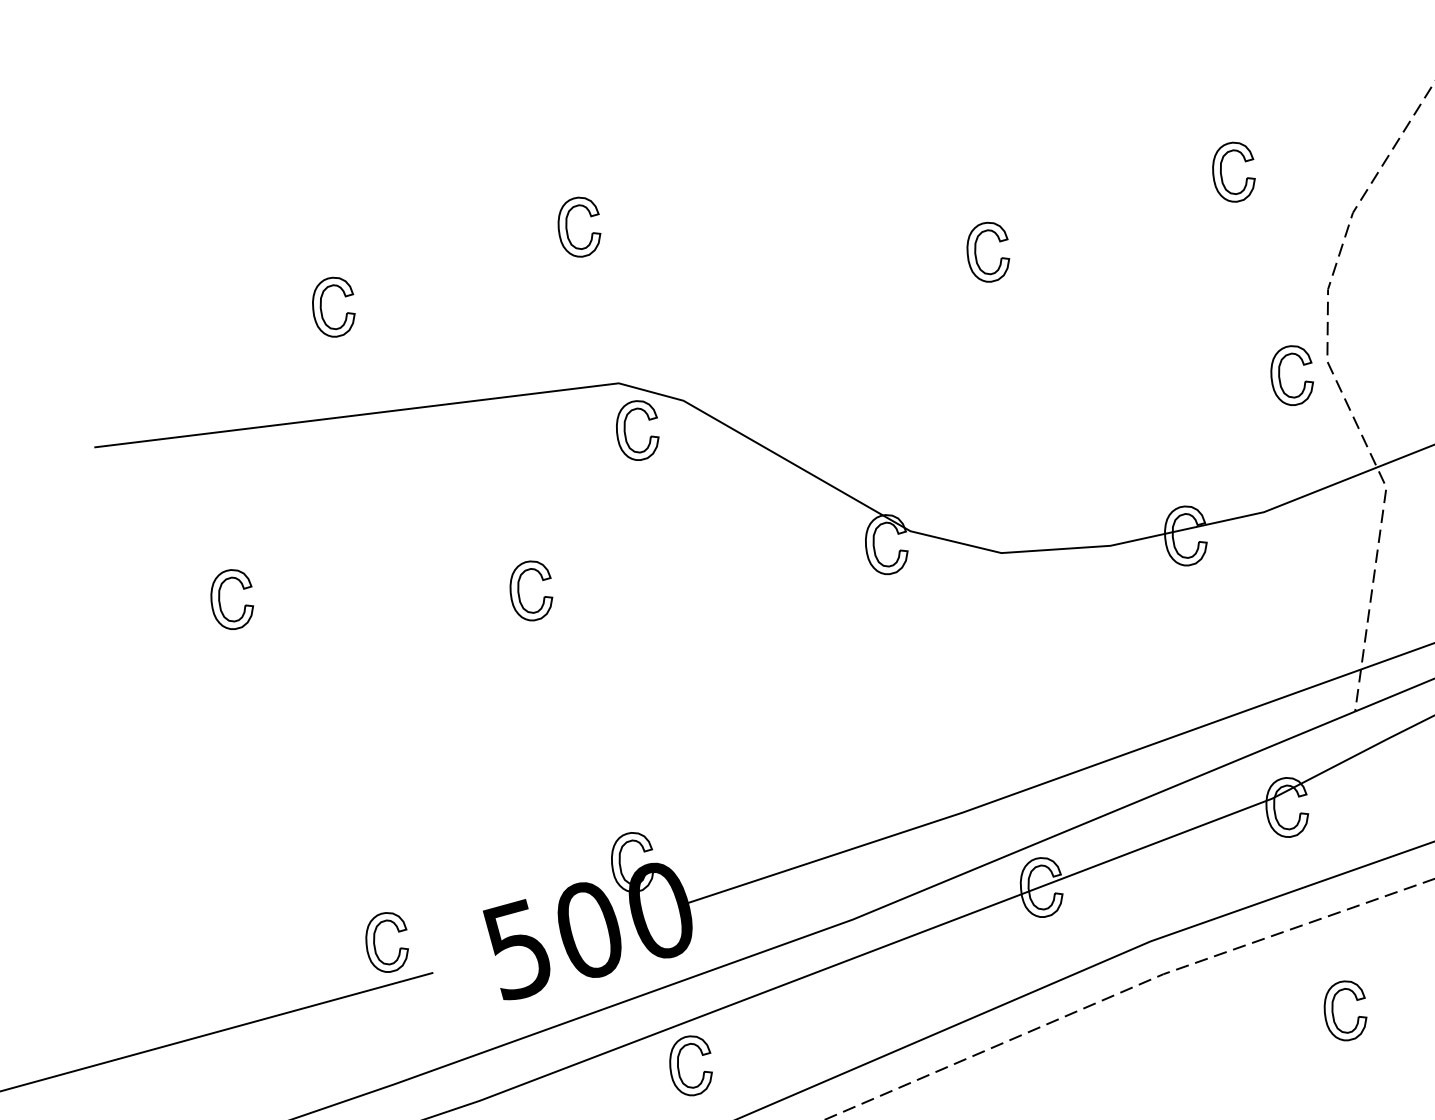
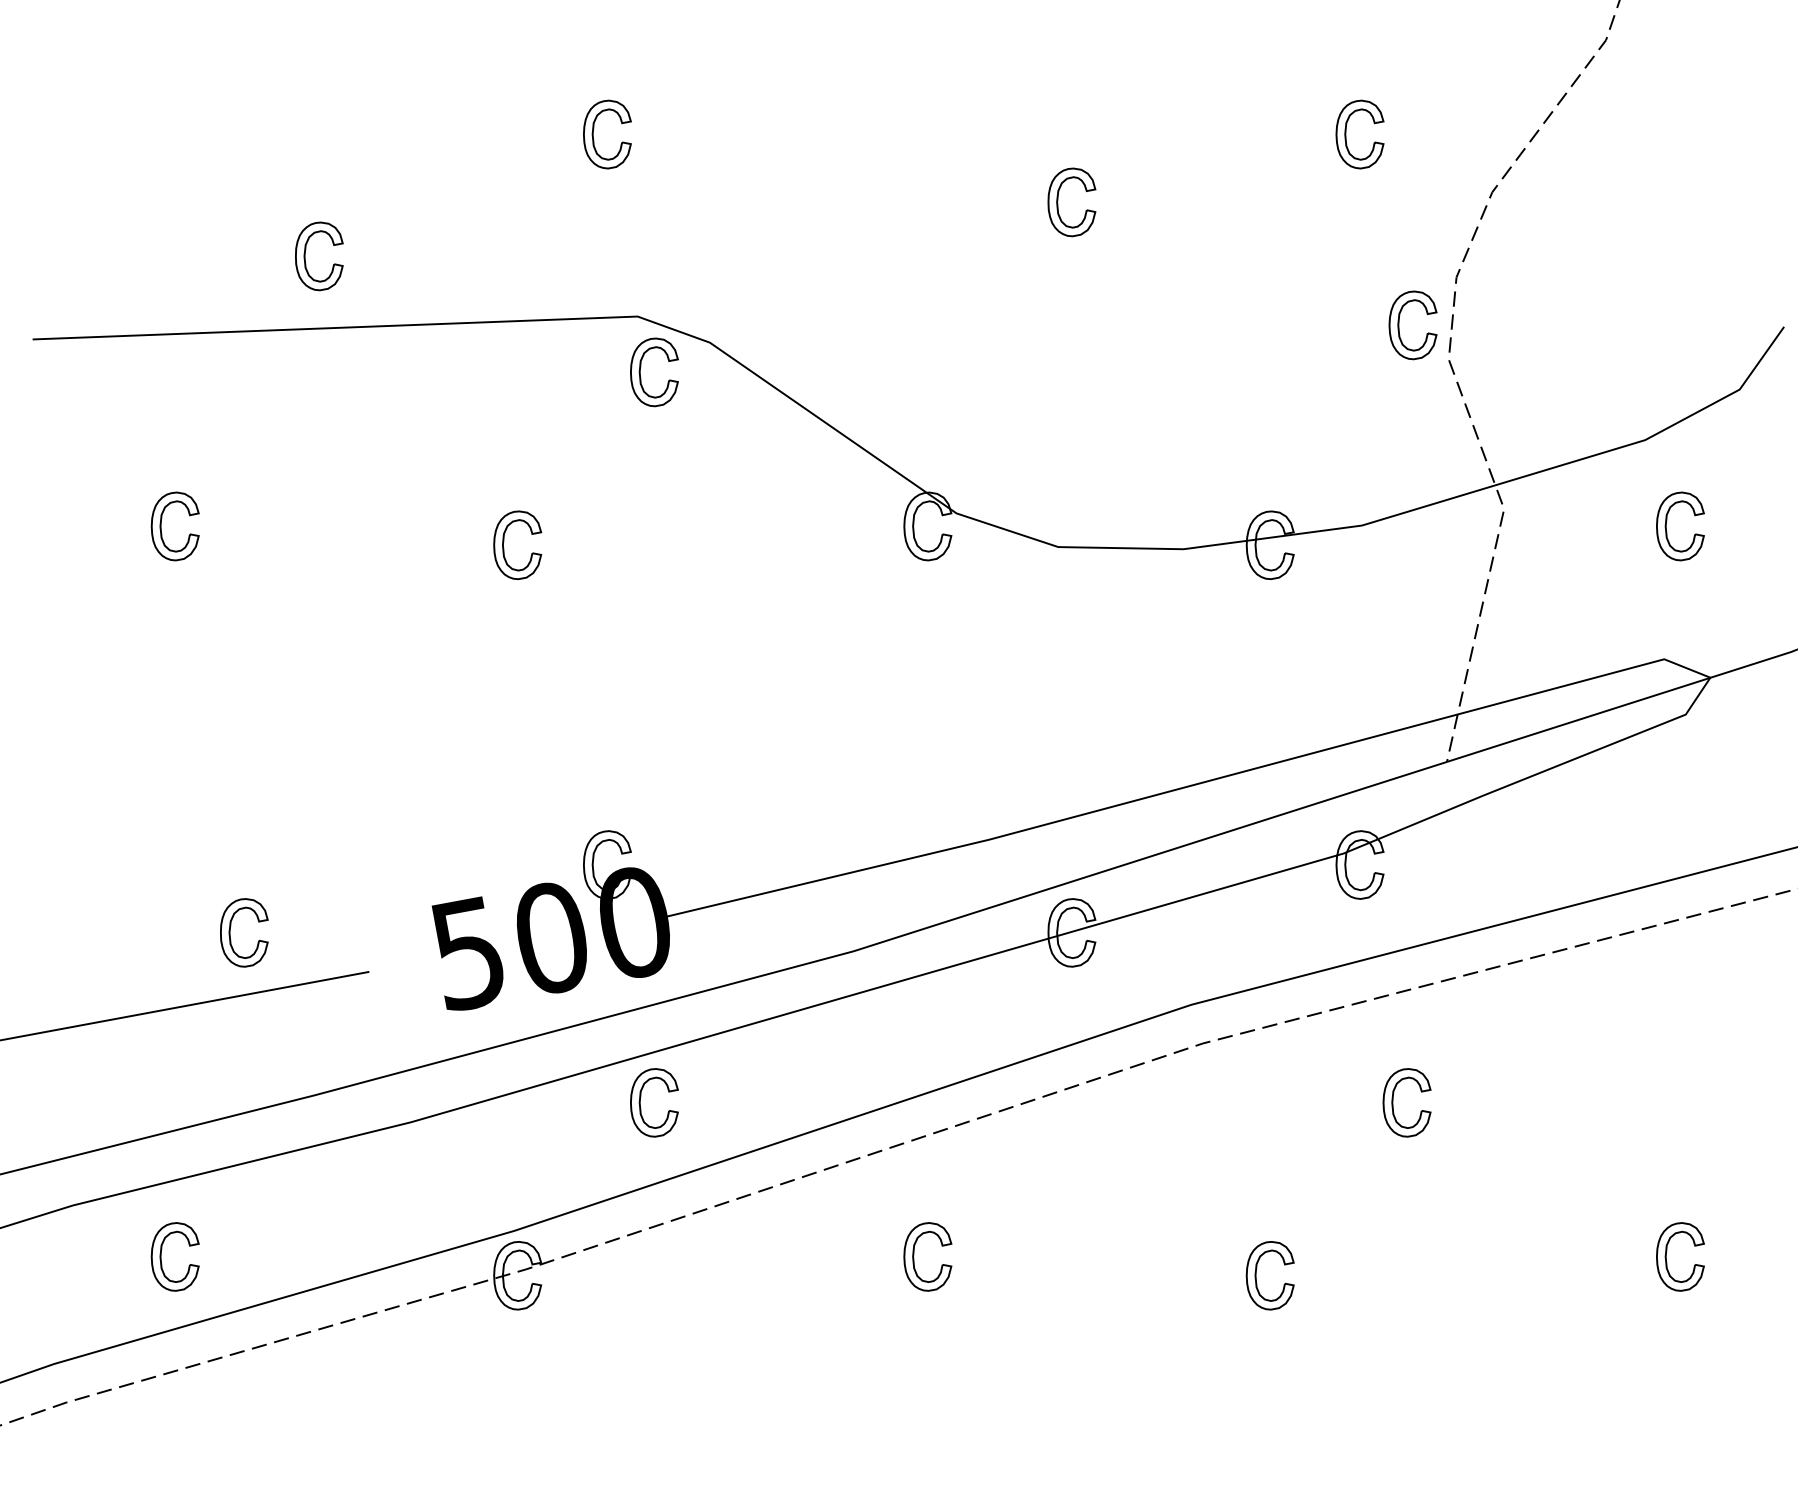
part: (321, 308) -> (305, 256), moved
part: (1280, 376) -> (1399, 325), moved
part: (374, 943) -> (230, 932), moved

